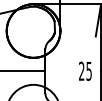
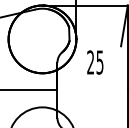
text: (85, 70) -> (95, 61), moved

